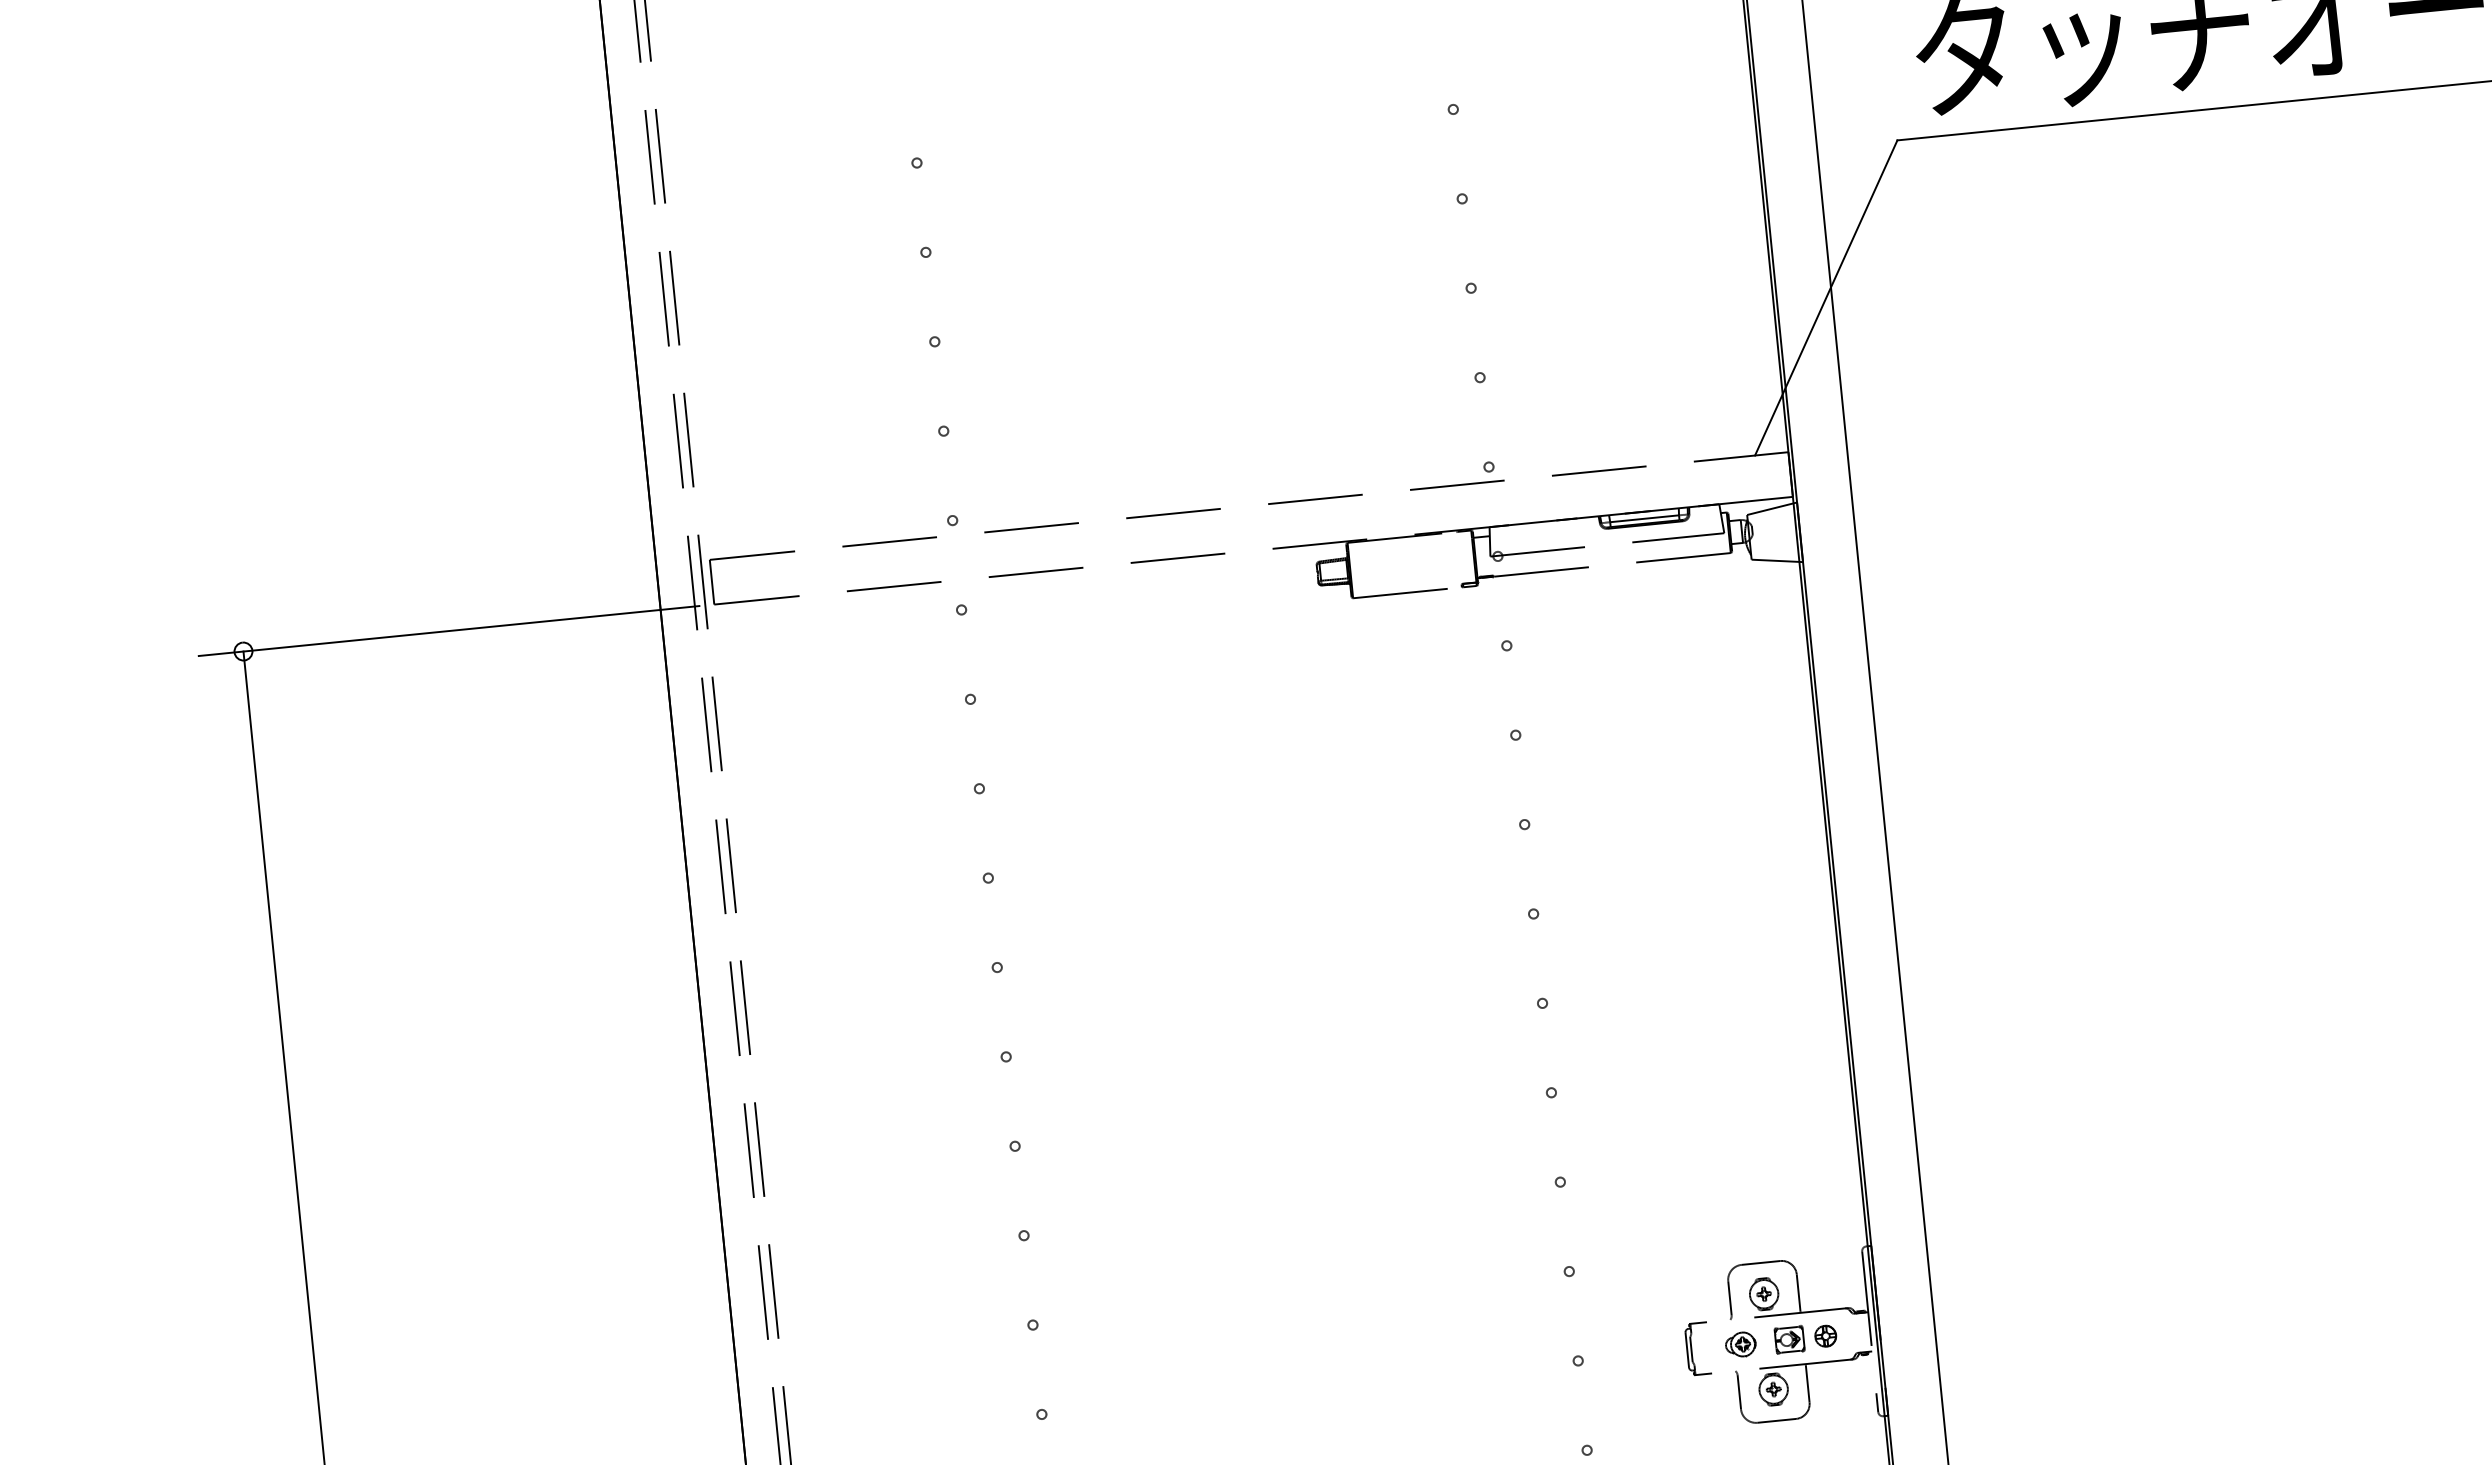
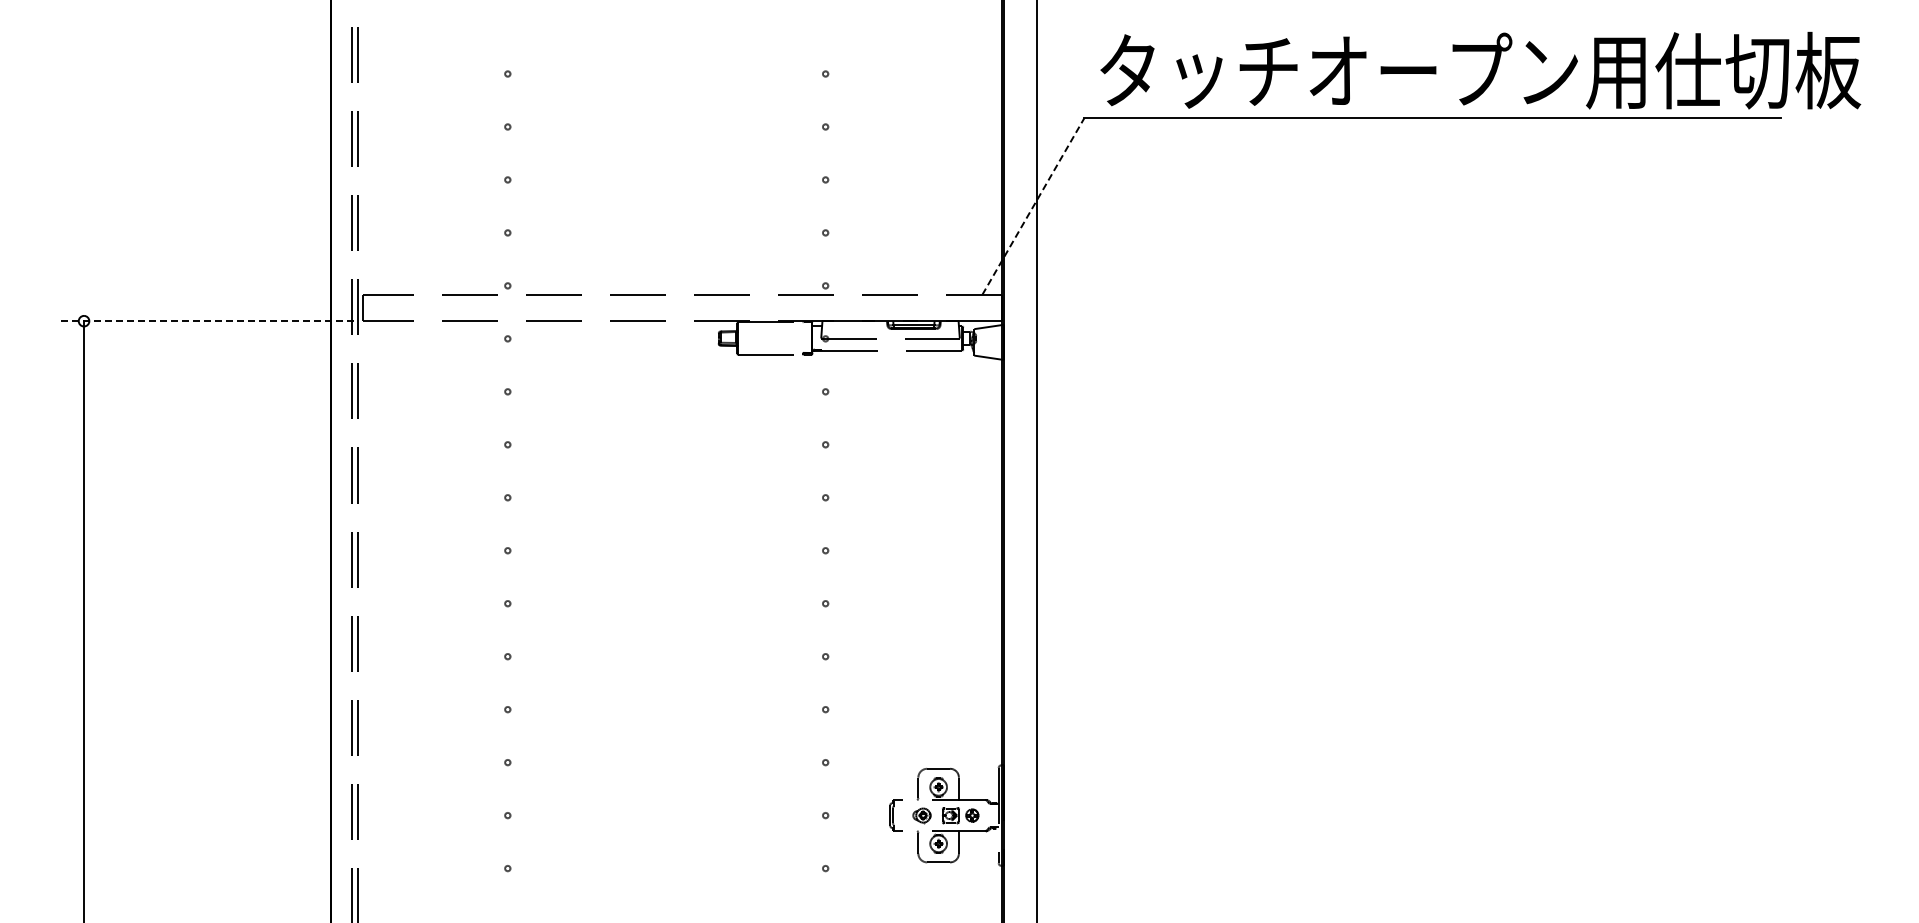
line: (1826, 298) -> (1033, 206), solid -> dashed
line: (448, 631) -> (205, 321), solid -> dashed

